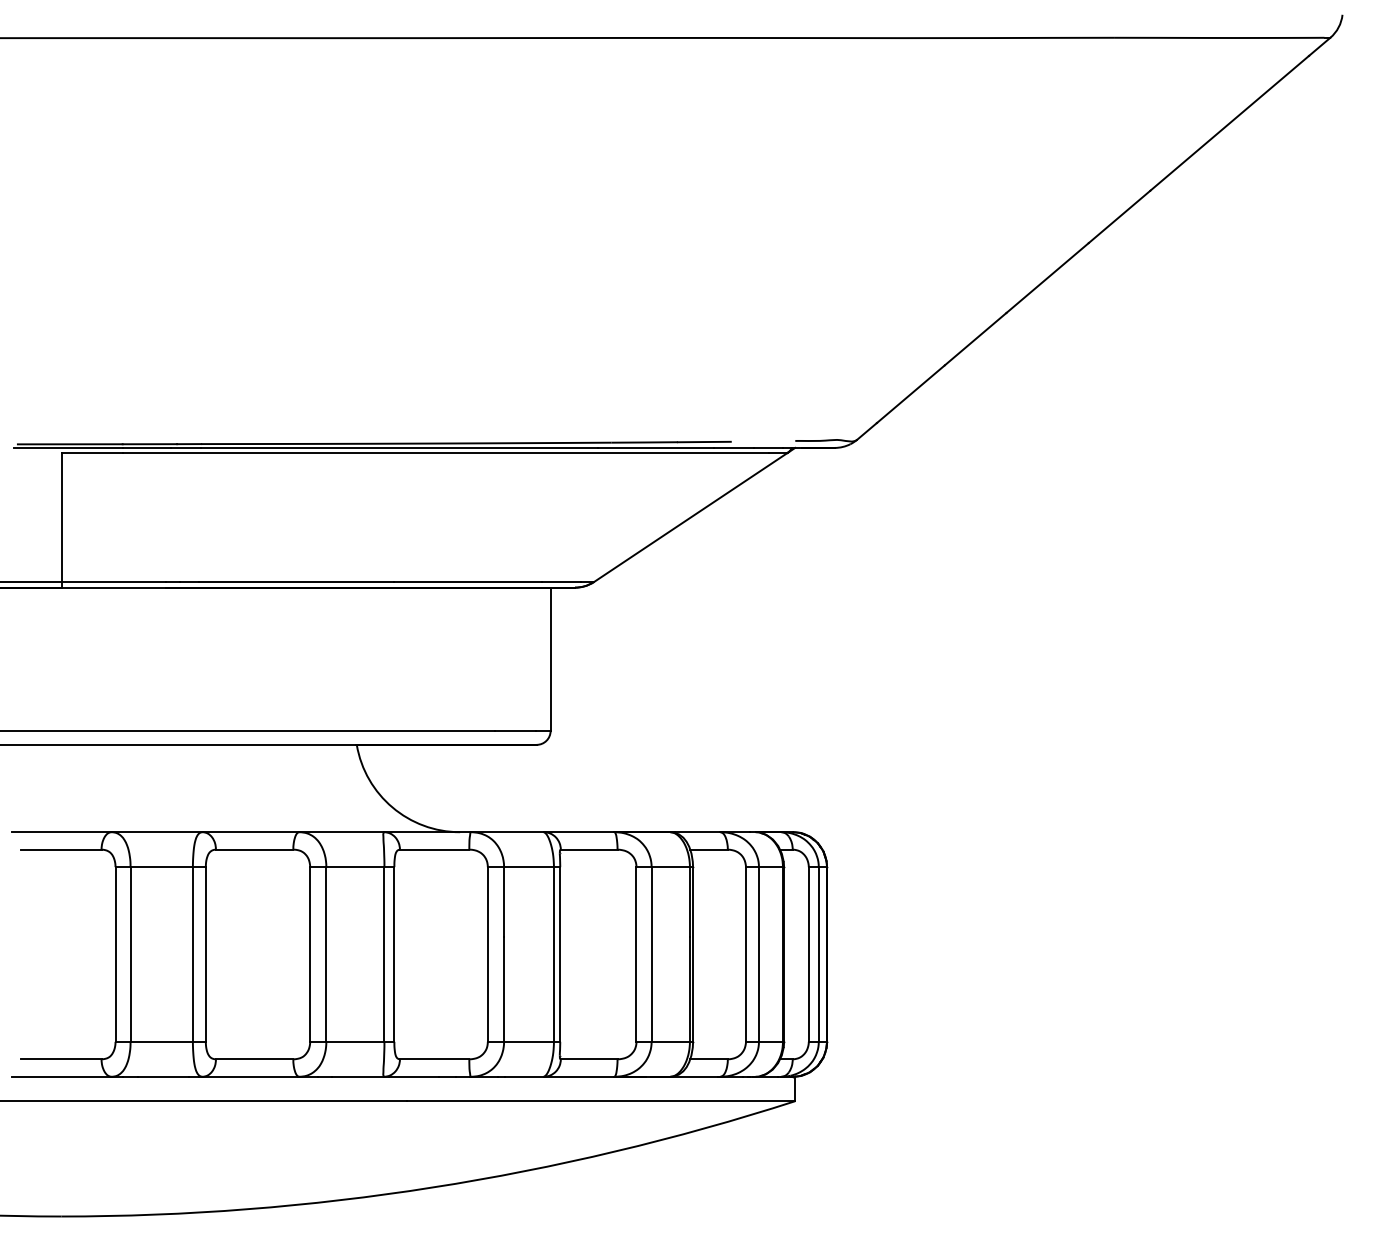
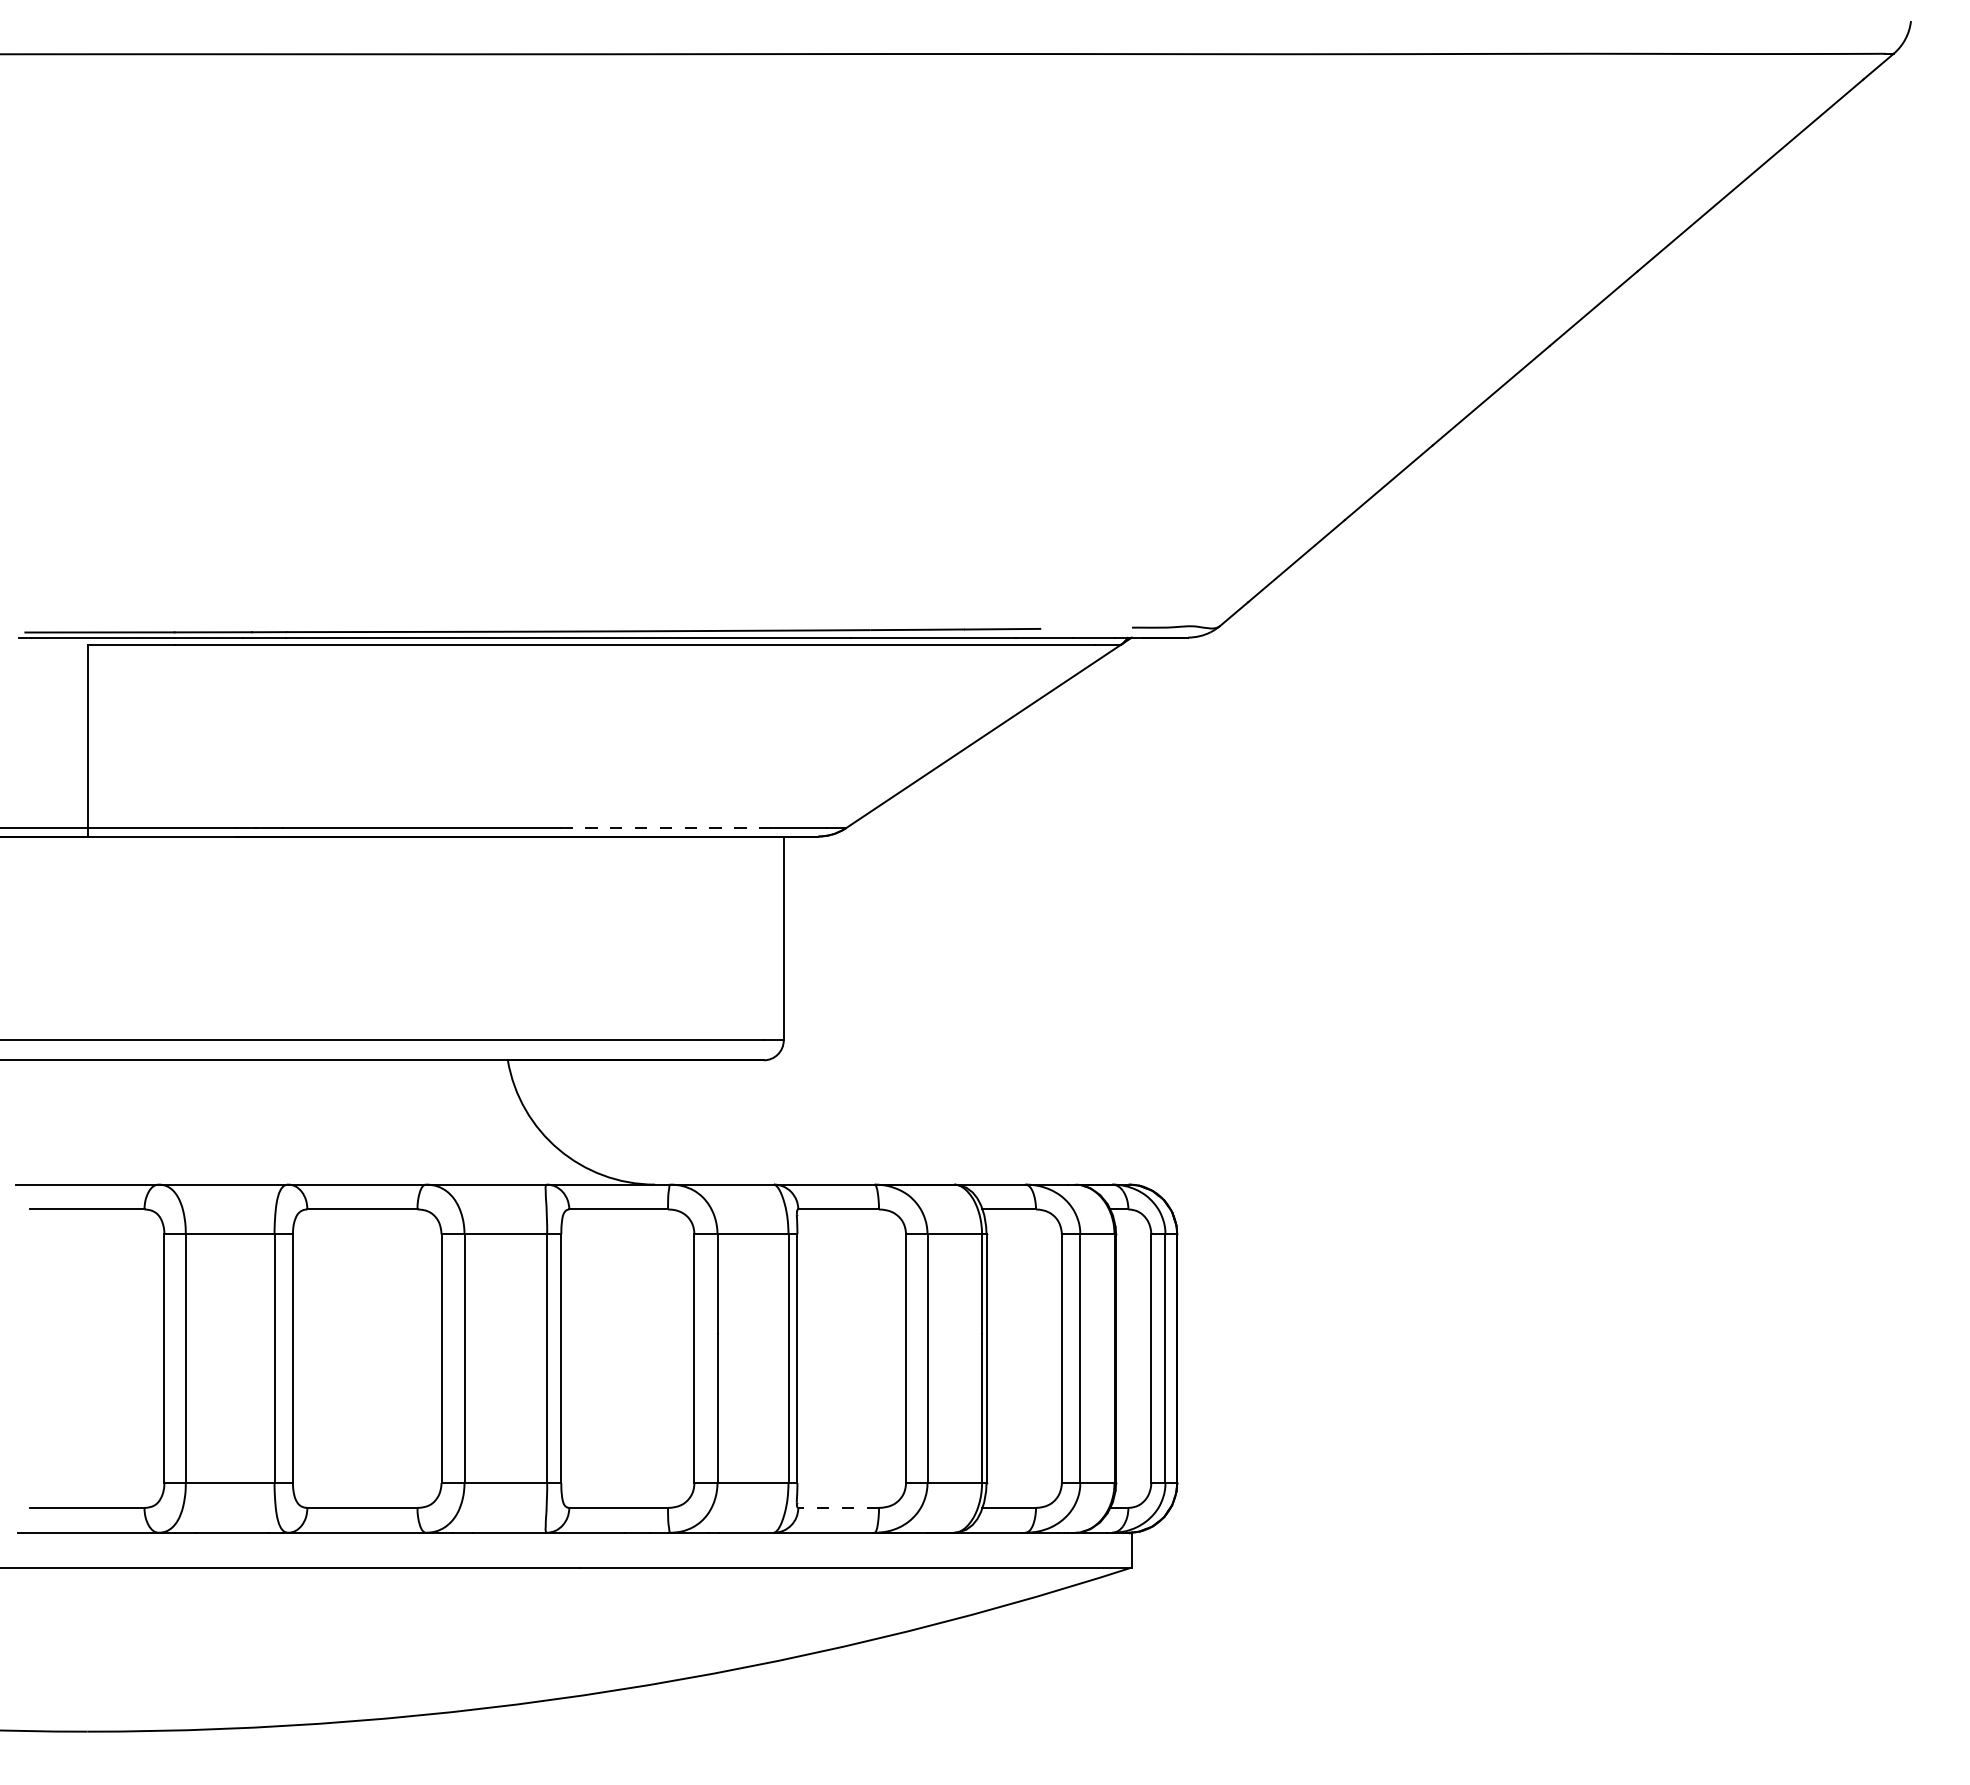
line: (467, 581) -> (665, 827), solid -> dashed
line: (588, 1059) -> (837, 1508), solid -> dashed

